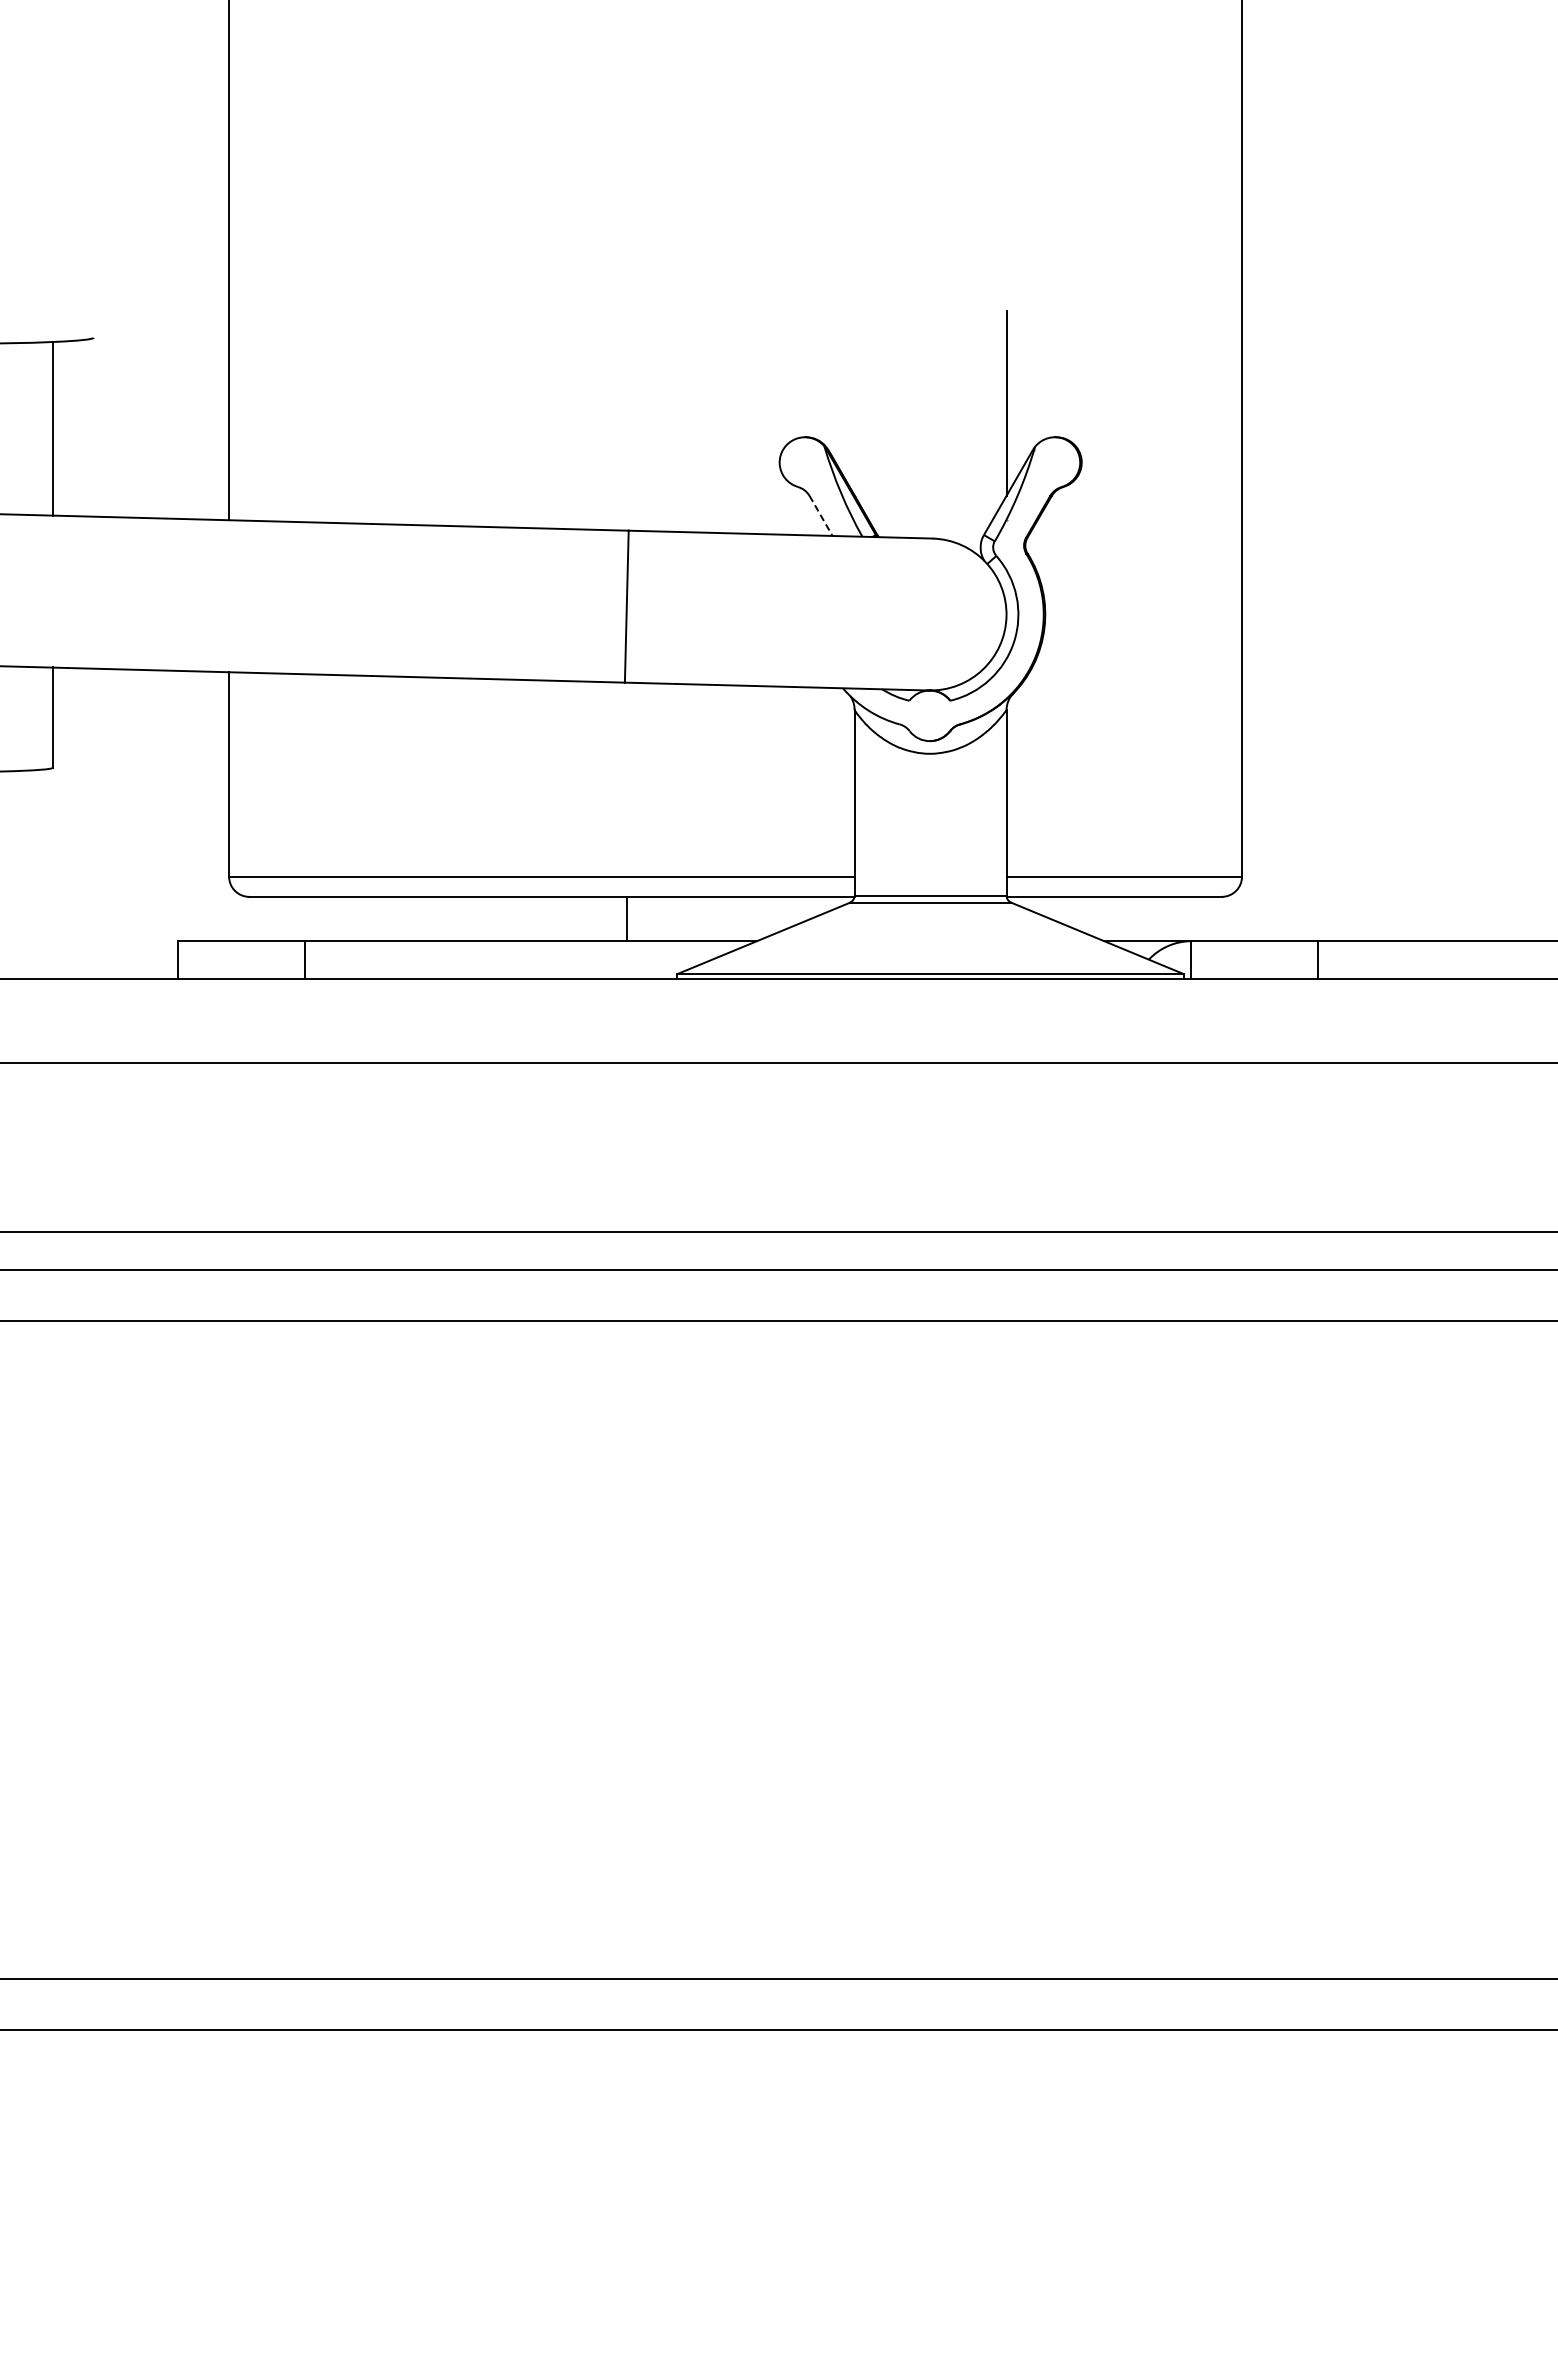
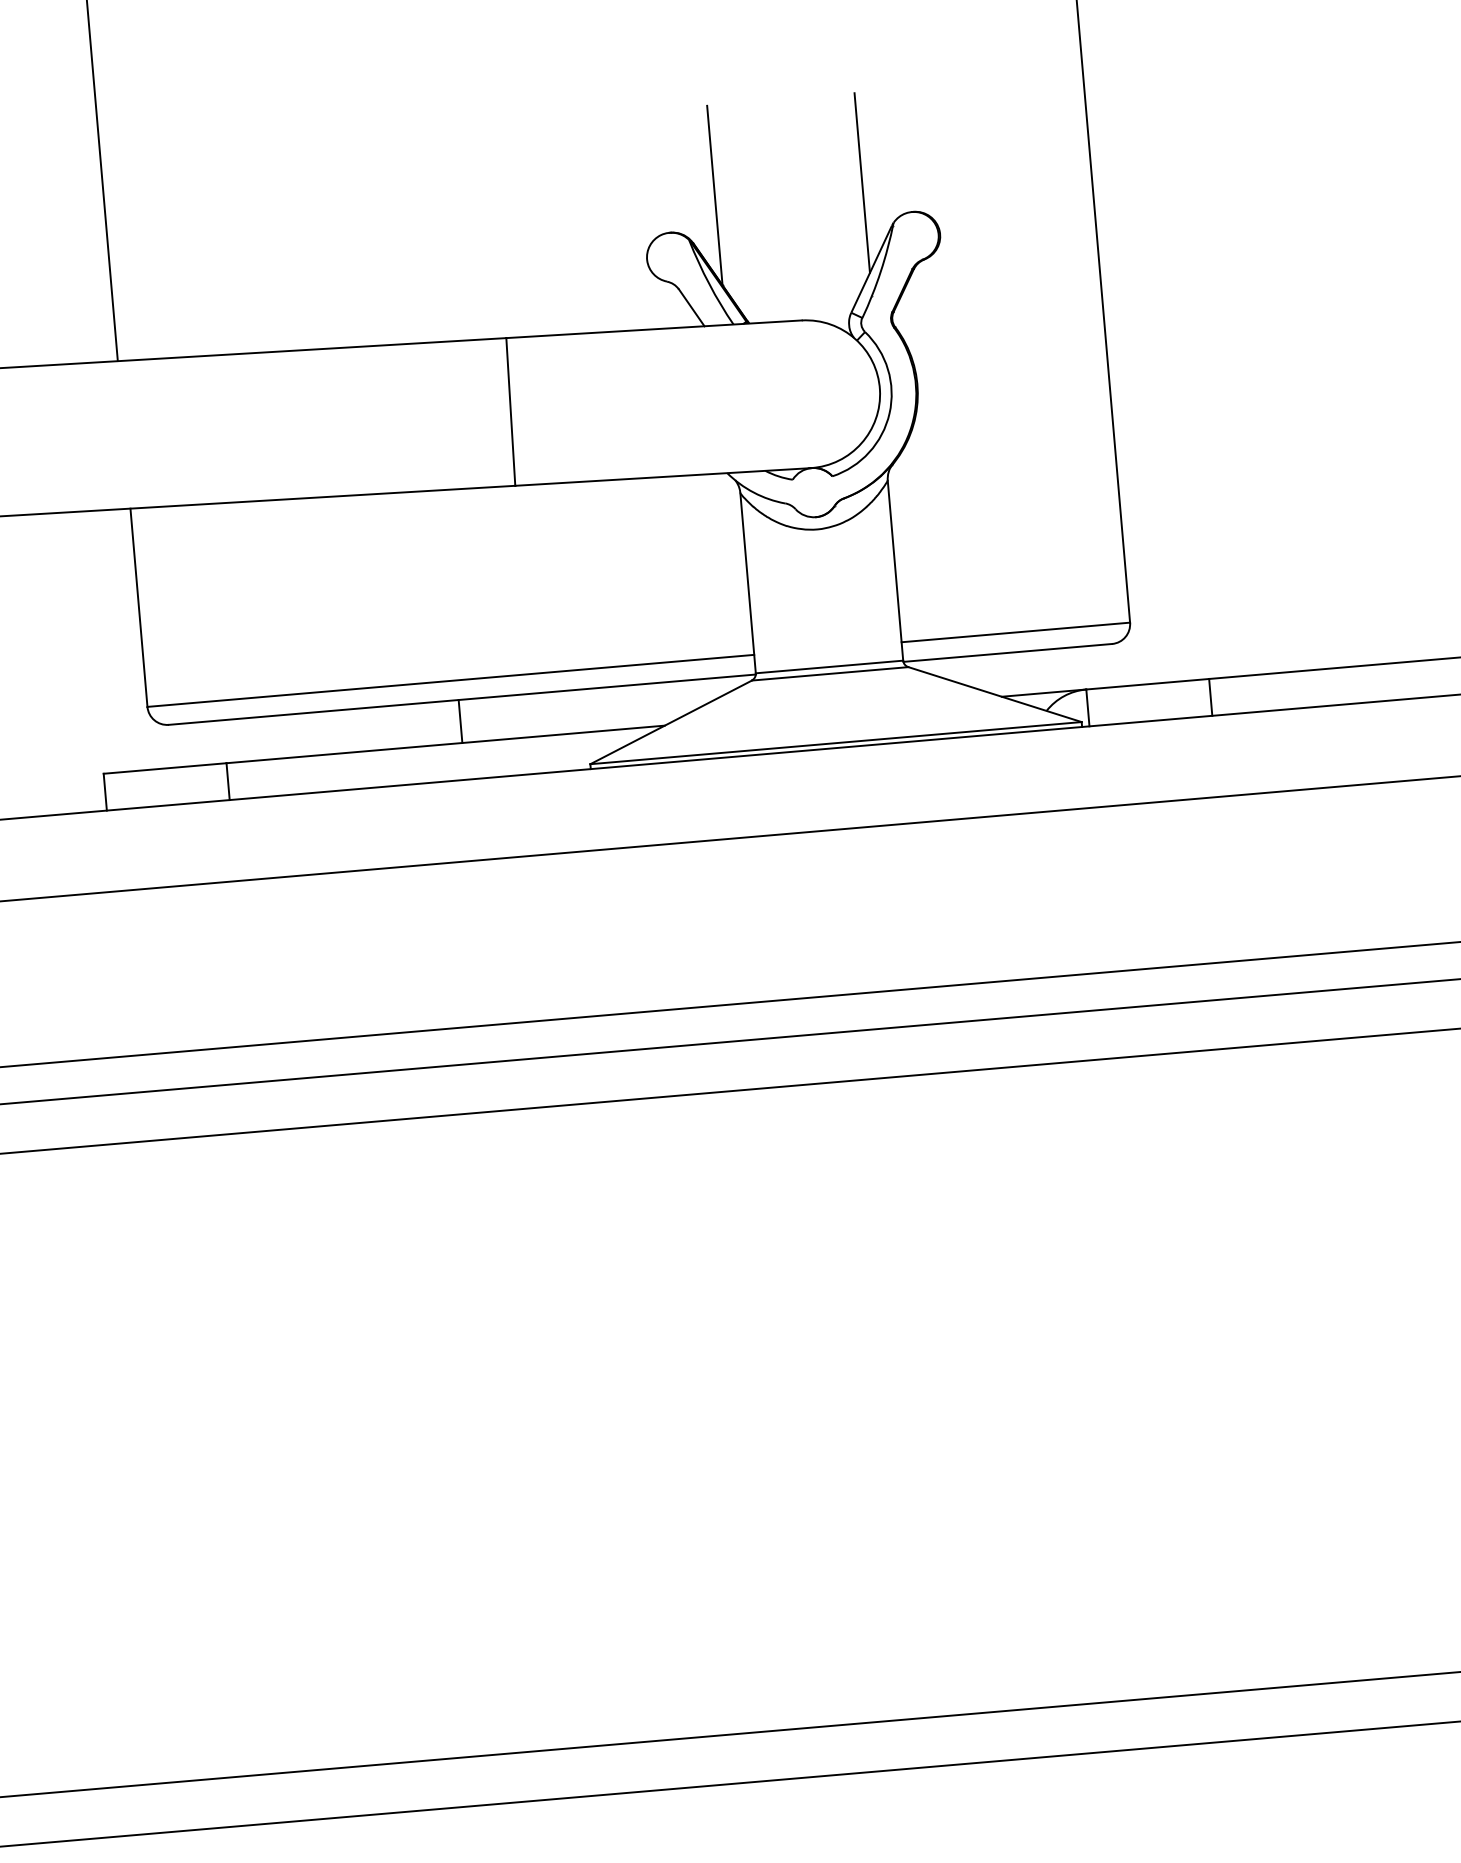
line: (854, 402) -> (714, 194), added
line: (821, 516) -> (692, 308), dashed -> solid
line: (627, 918) -> (460, 720), moved

